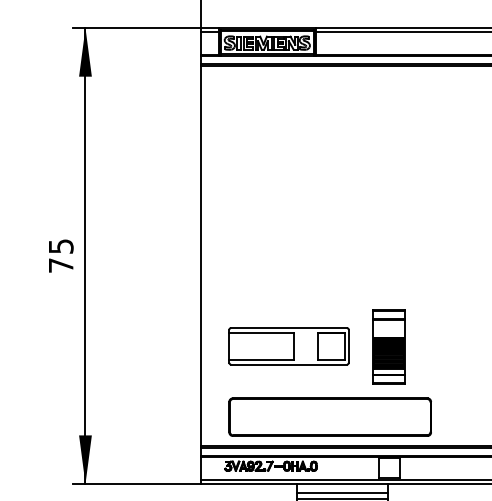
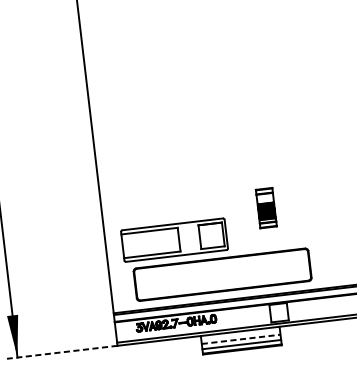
part: (288, 346) -> (174, 240), moved
part: (388, 346) -> (265, 207), size x0.6
line: (137, 484) -> (62, 352), solid -> dashed
line: (343, 493) -> (241, 339), solid -> dashed

